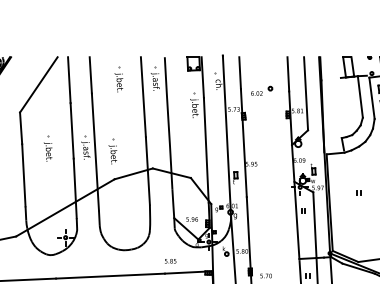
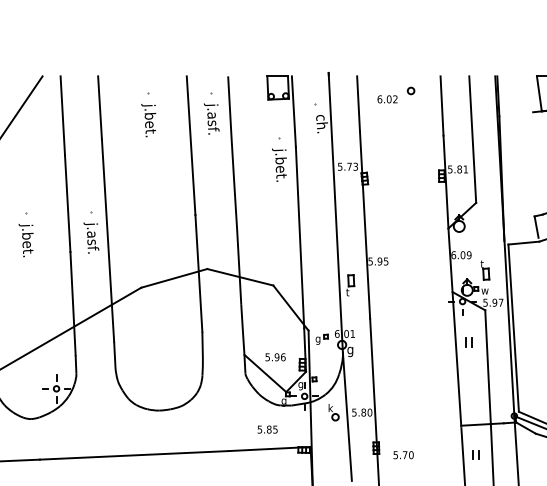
part: (262, 90) -> (397, 94), moved
part: (112, 151) -> (137, 239), removed
text: (170, 261) -> (267, 430), moved

